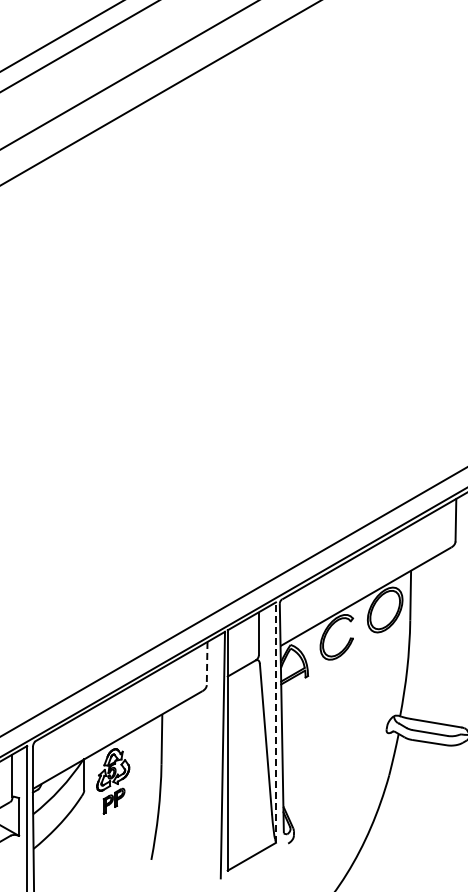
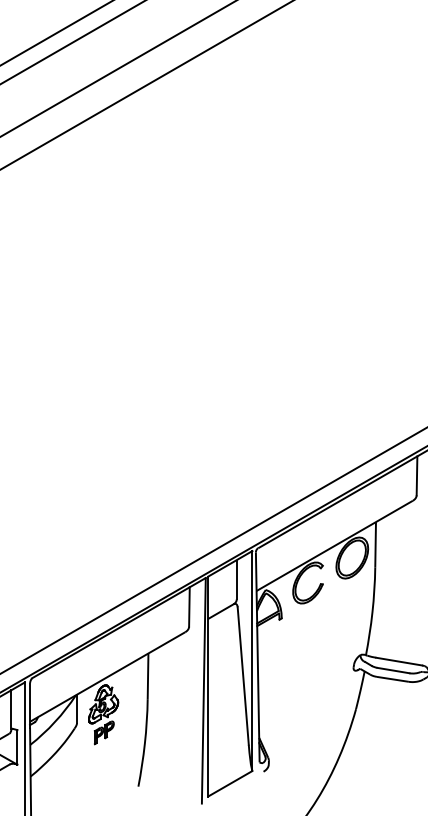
line: (207, 663) -> (189, 606), dashed -> solid
line: (275, 722) -> (251, 660), dashed -> solid

